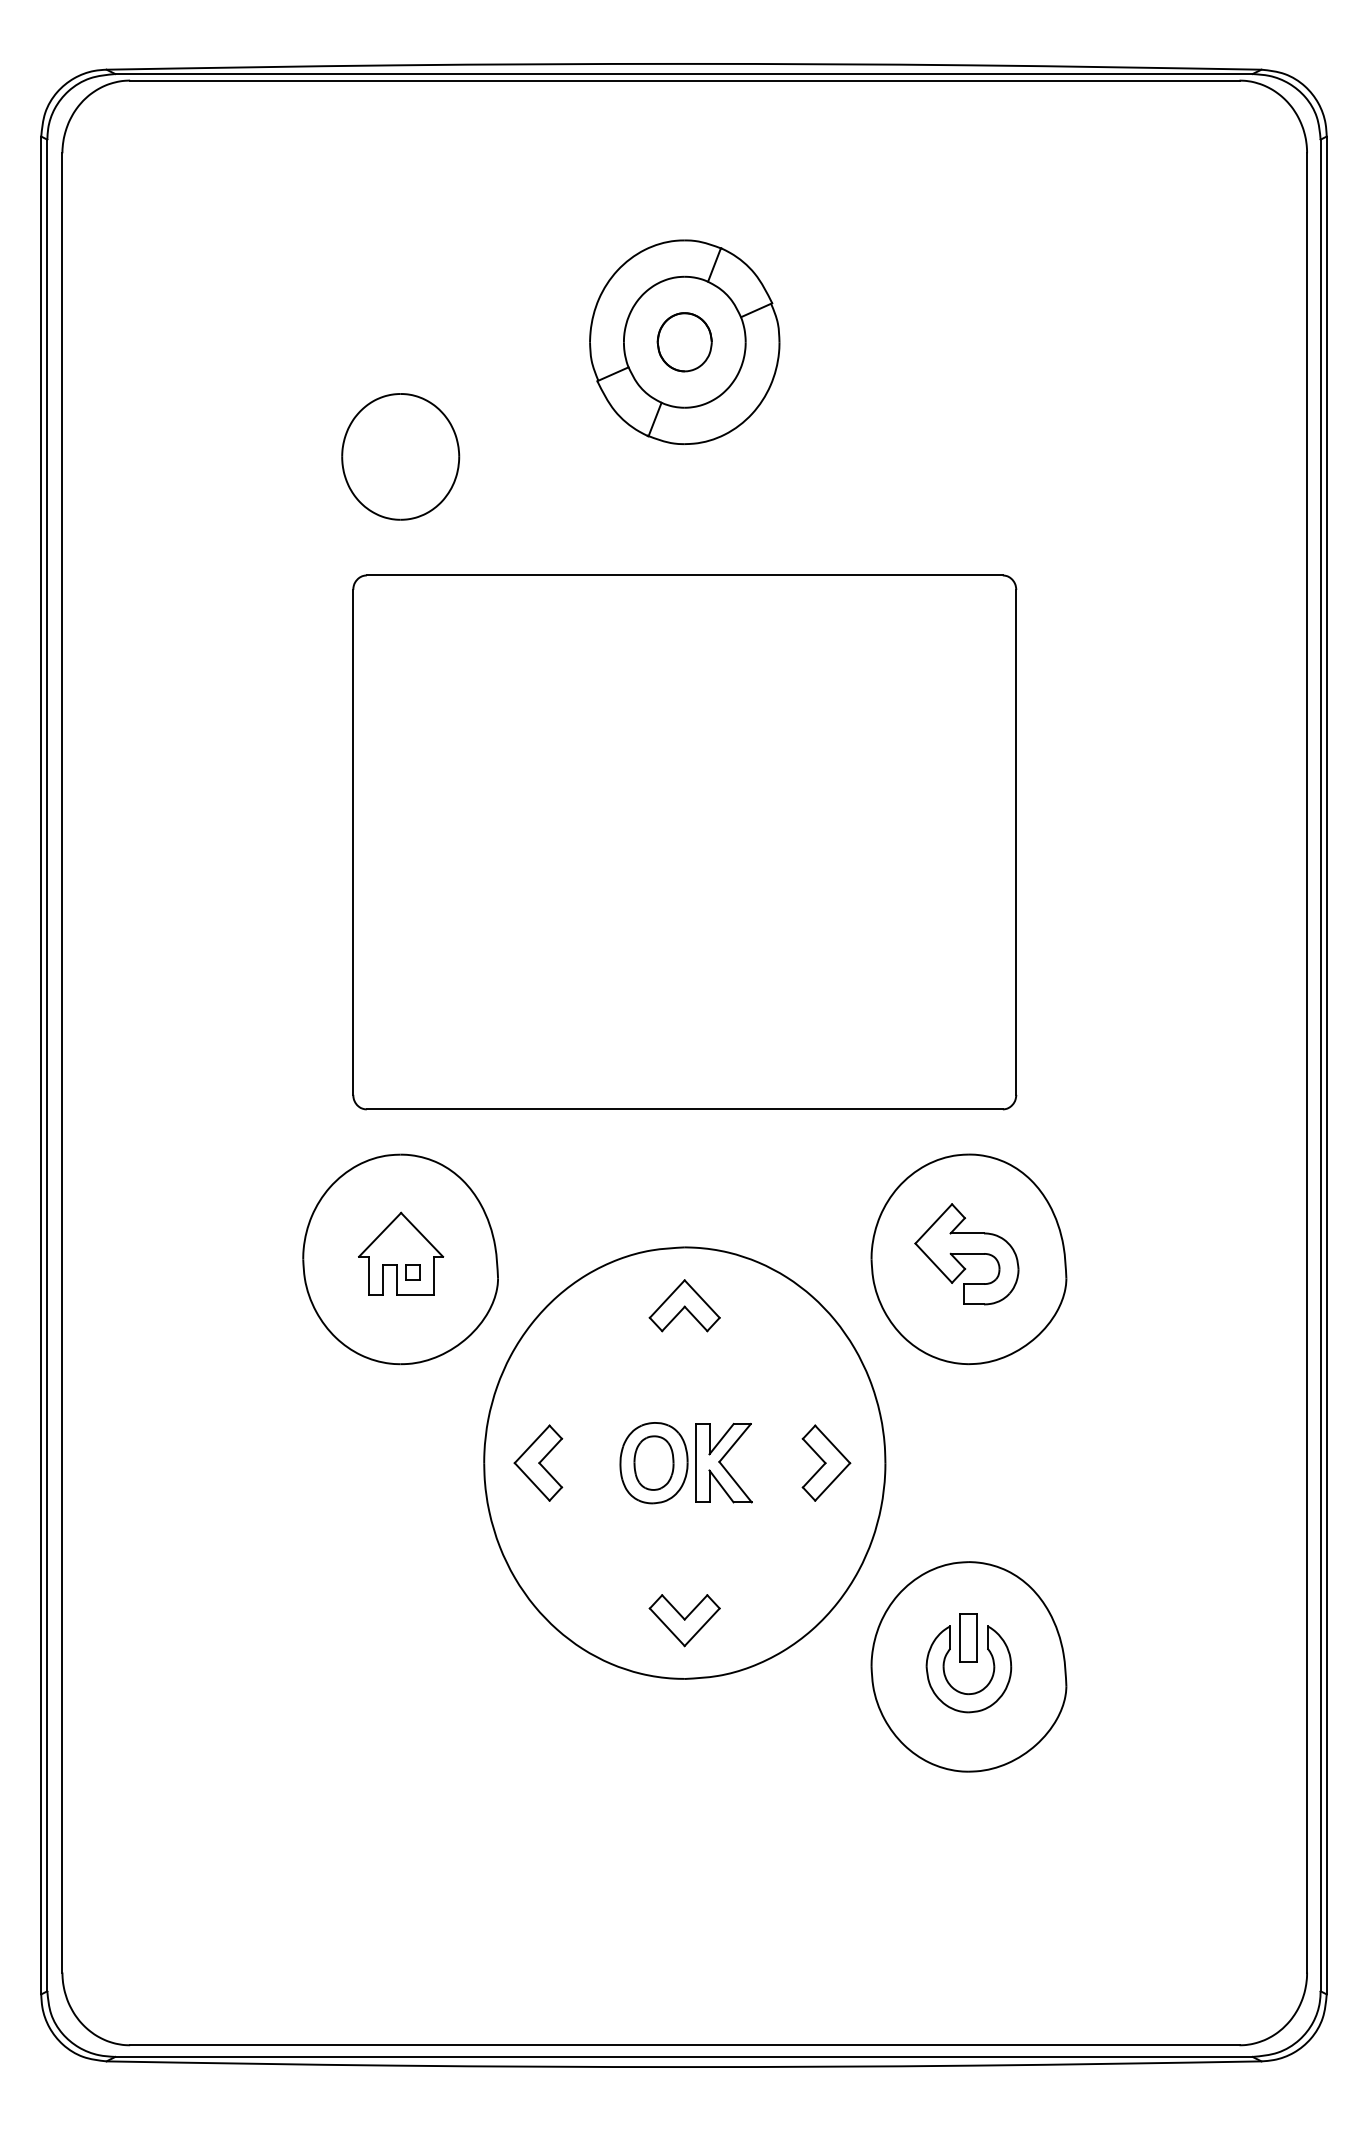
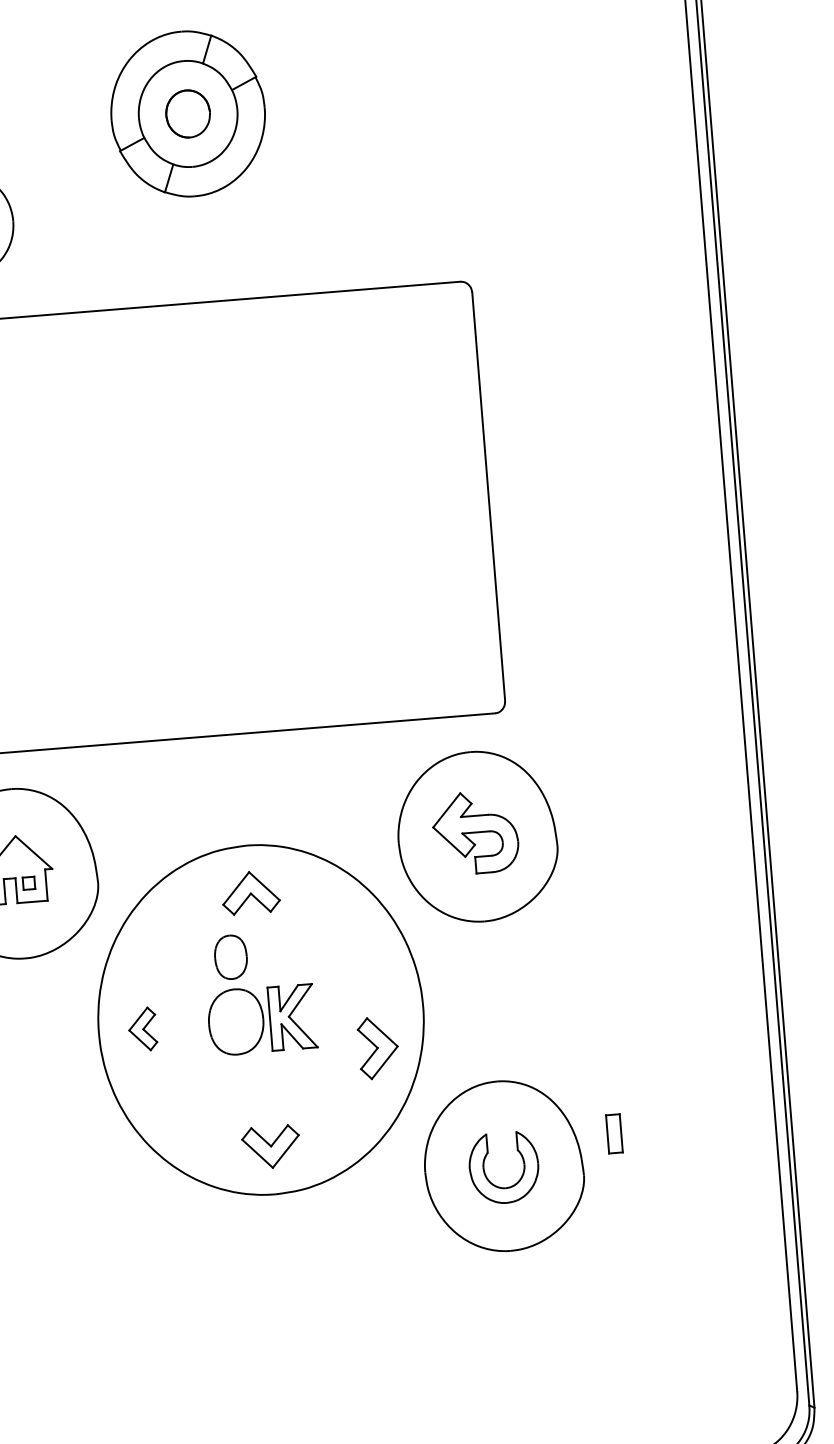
part: (538, 1462) -> (142, 1028), size x0.7
part: (653, 1462) -> (230, 956), moved
part: (826, 1462) -> (378, 1047), moved
part: (968, 1637) -> (614, 1133), moved

